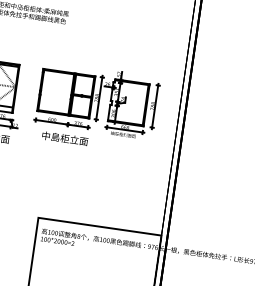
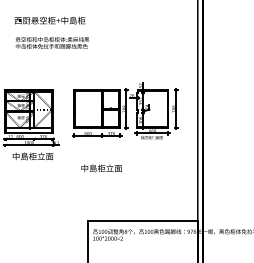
text: (64, 138) -> (101, 168), moved

